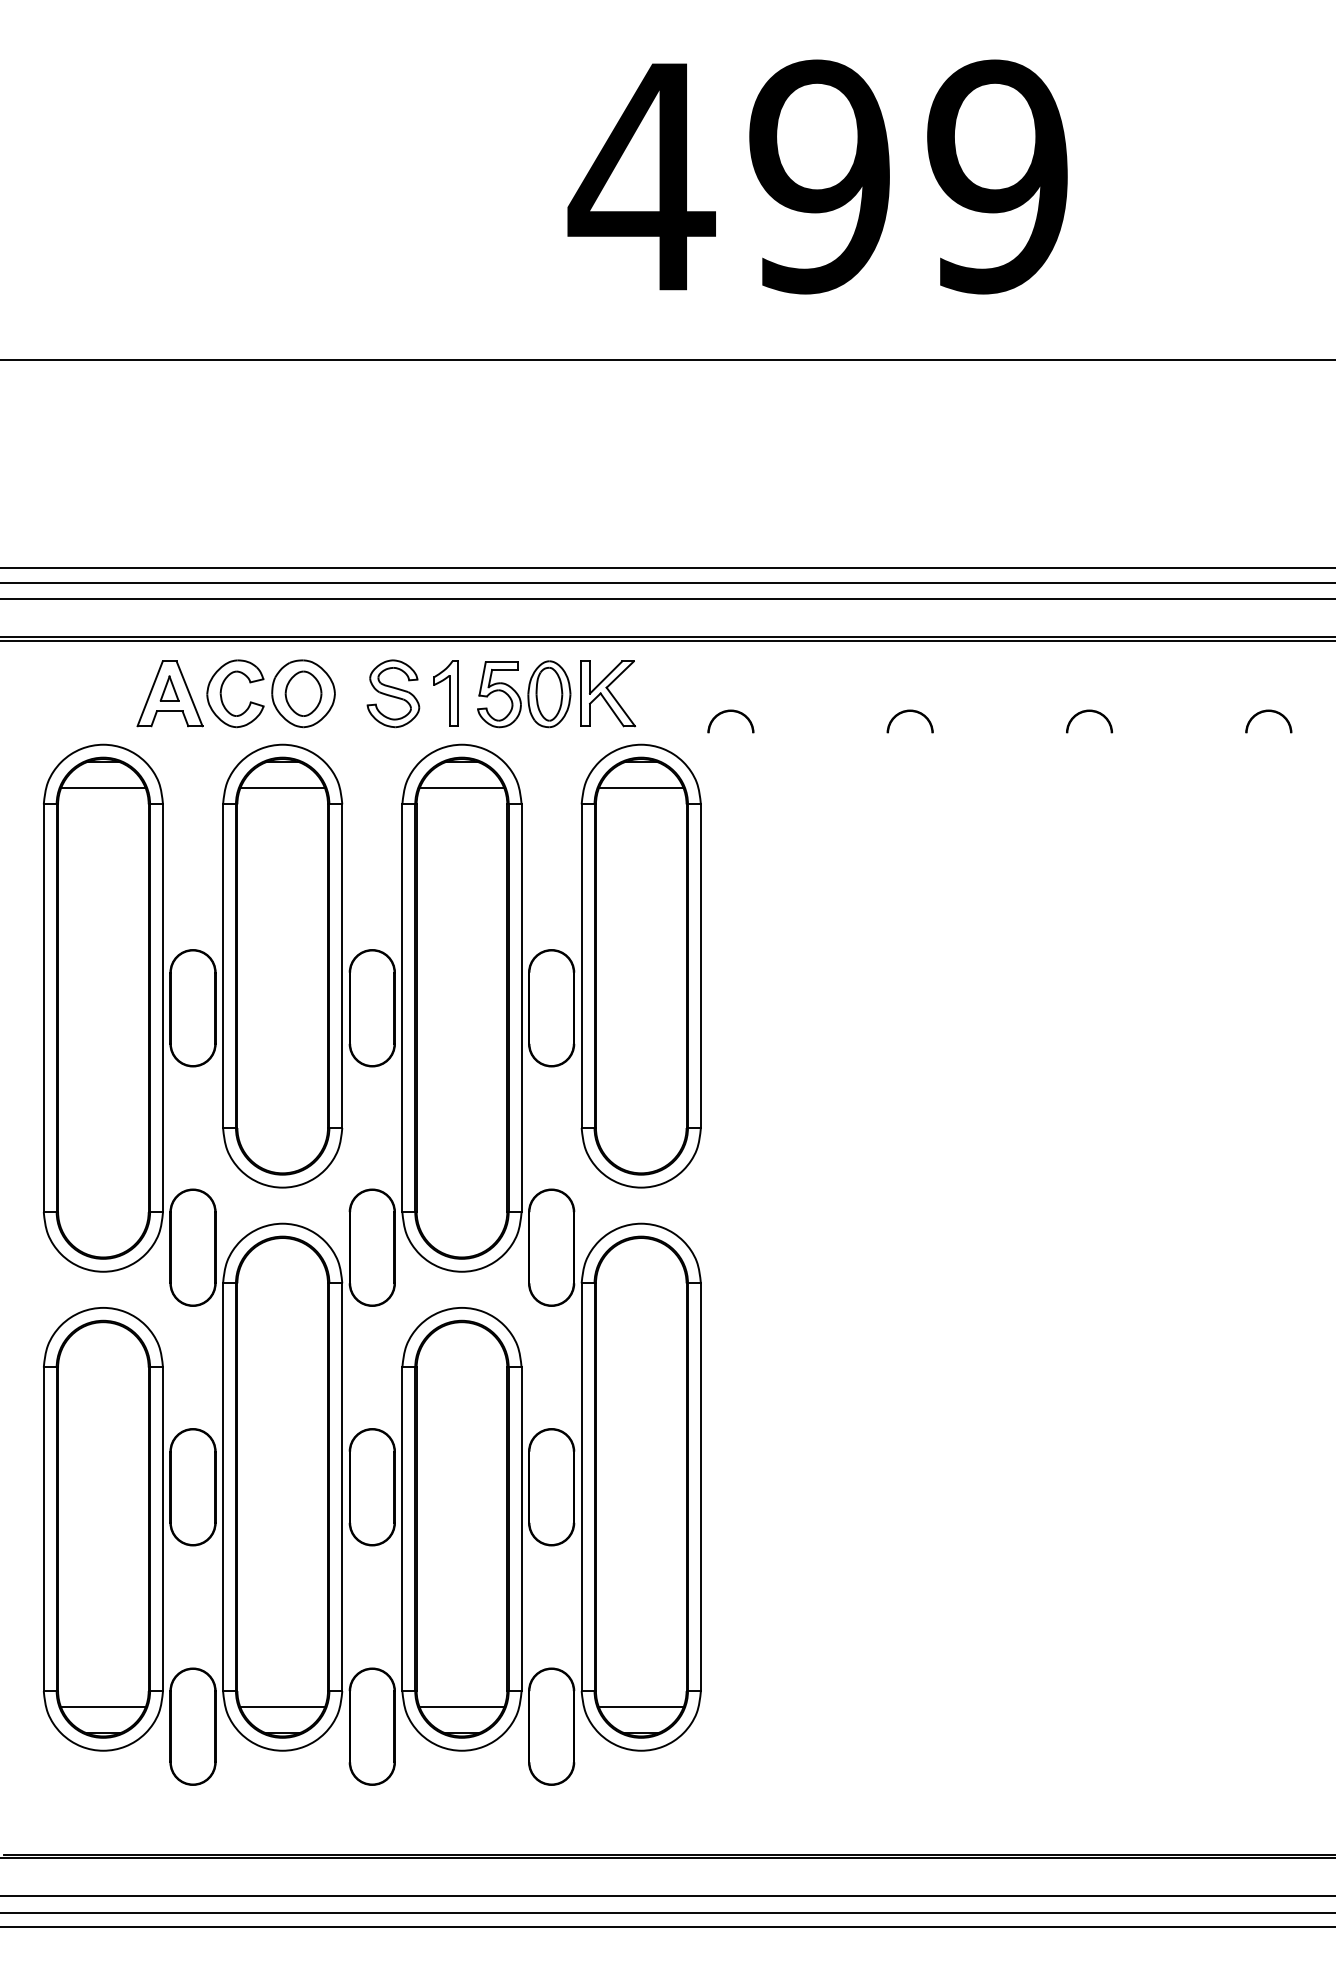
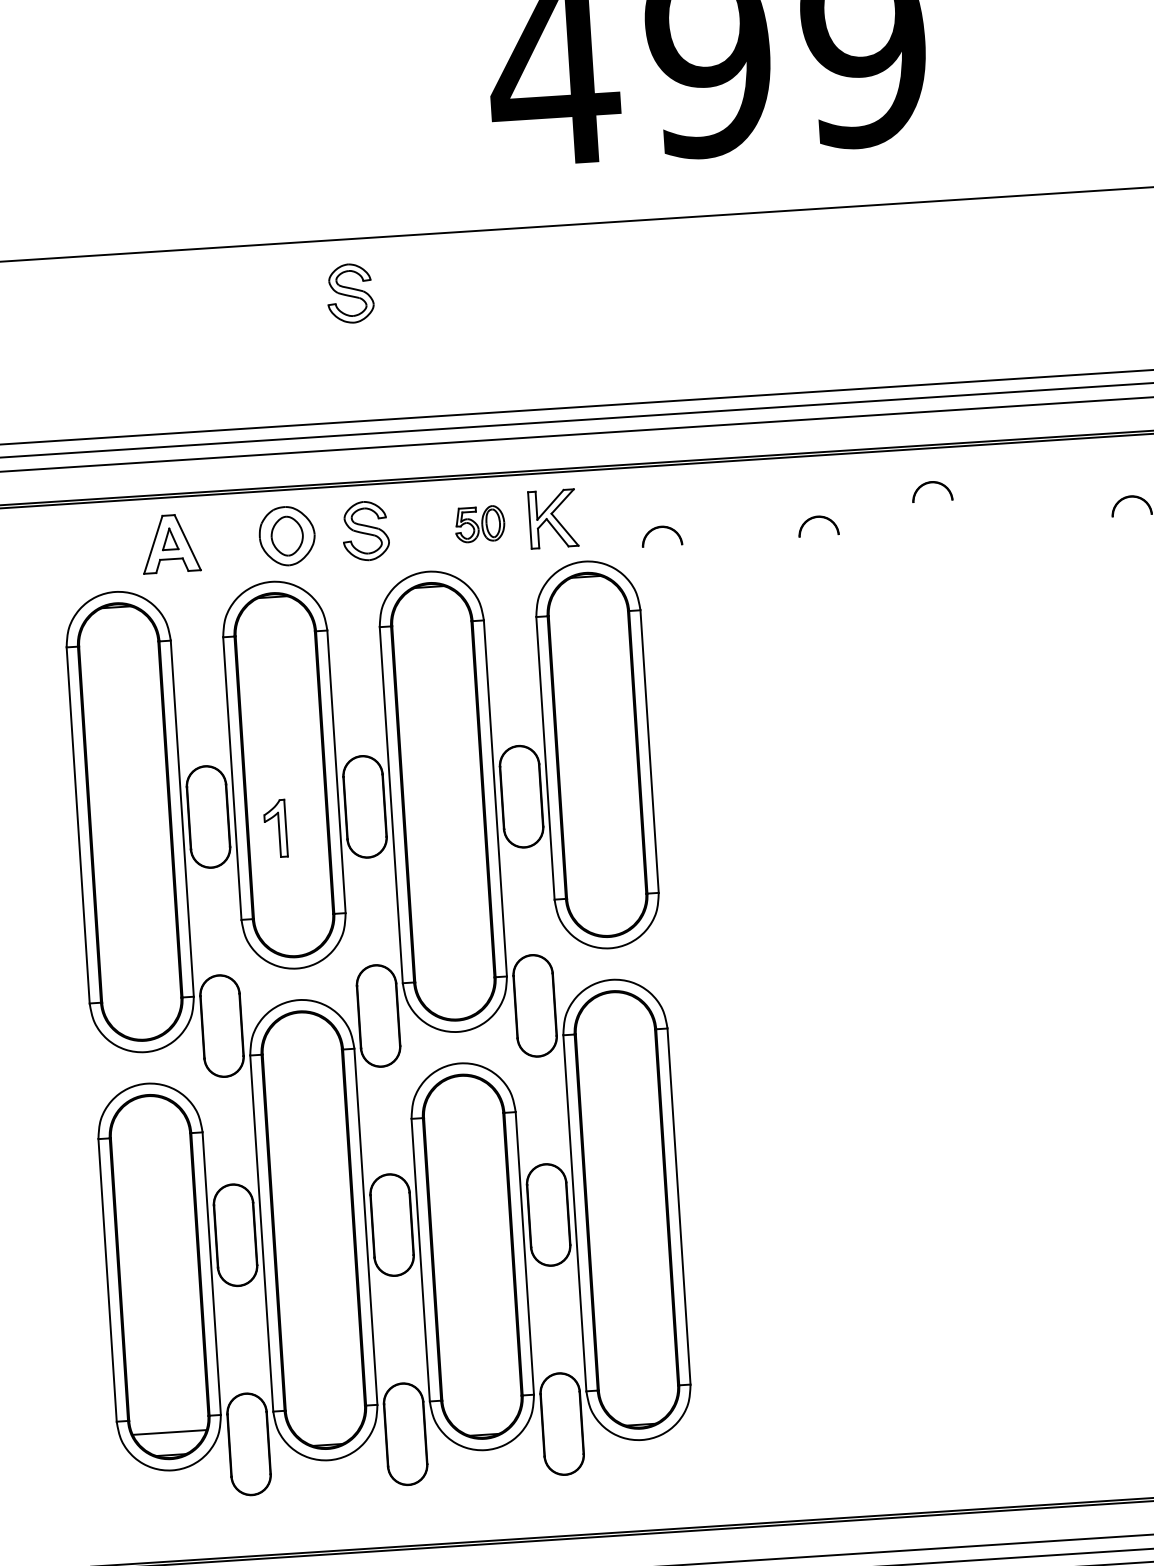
part: (393, 421) -> (350, 293), added
part: (445, 693) -> (275, 828), moved
part: (524, 694) -> (480, 524), size x0.6
part: (222, 697) -> (216, 543), removed
part: (1086, 712) -> (929, 483), moved
line: (103, 788) -> (117, 630), removed
line: (282, 788) -> (274, 620), removed
line: (461, 788) -> (430, 609), removed
line: (640, 788) -> (586, 599), removed
line: (282, 1707) -> (326, 1422), removed
line: (461, 1707) -> (482, 1412), removed
line: (640, 1707) -> (638, 1402), removed

